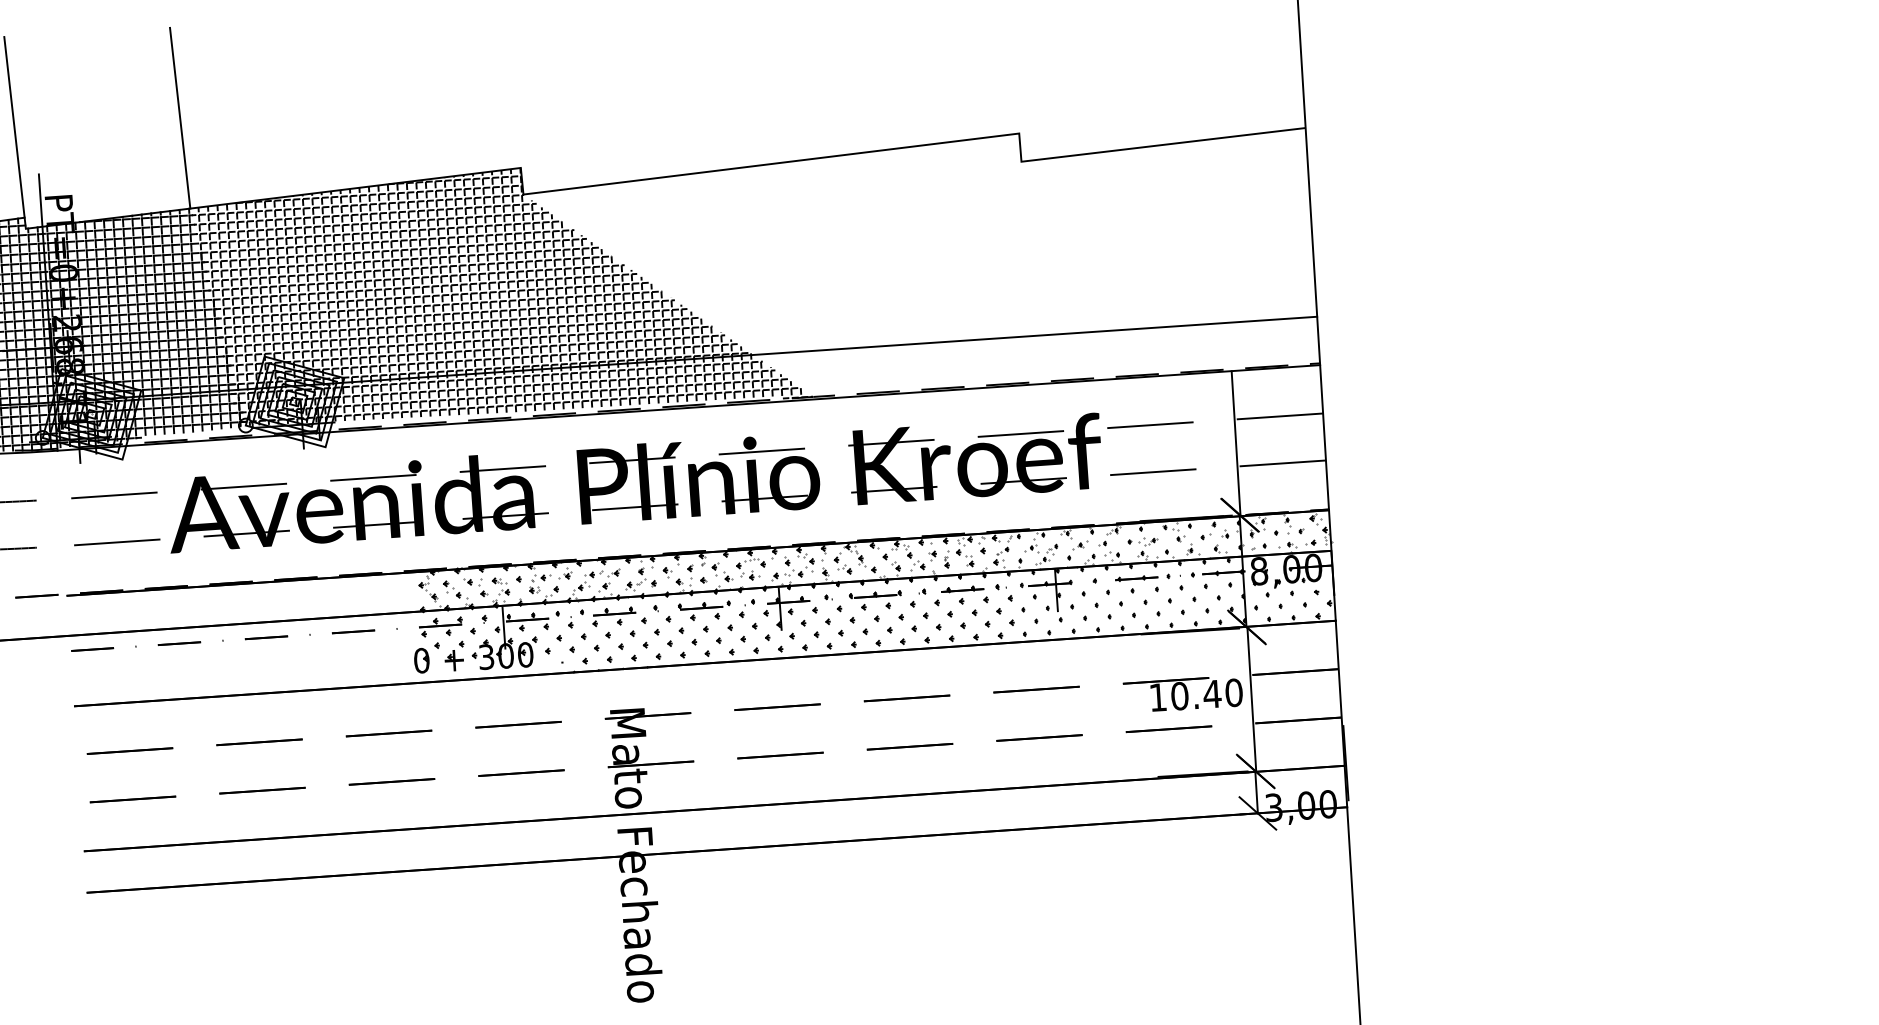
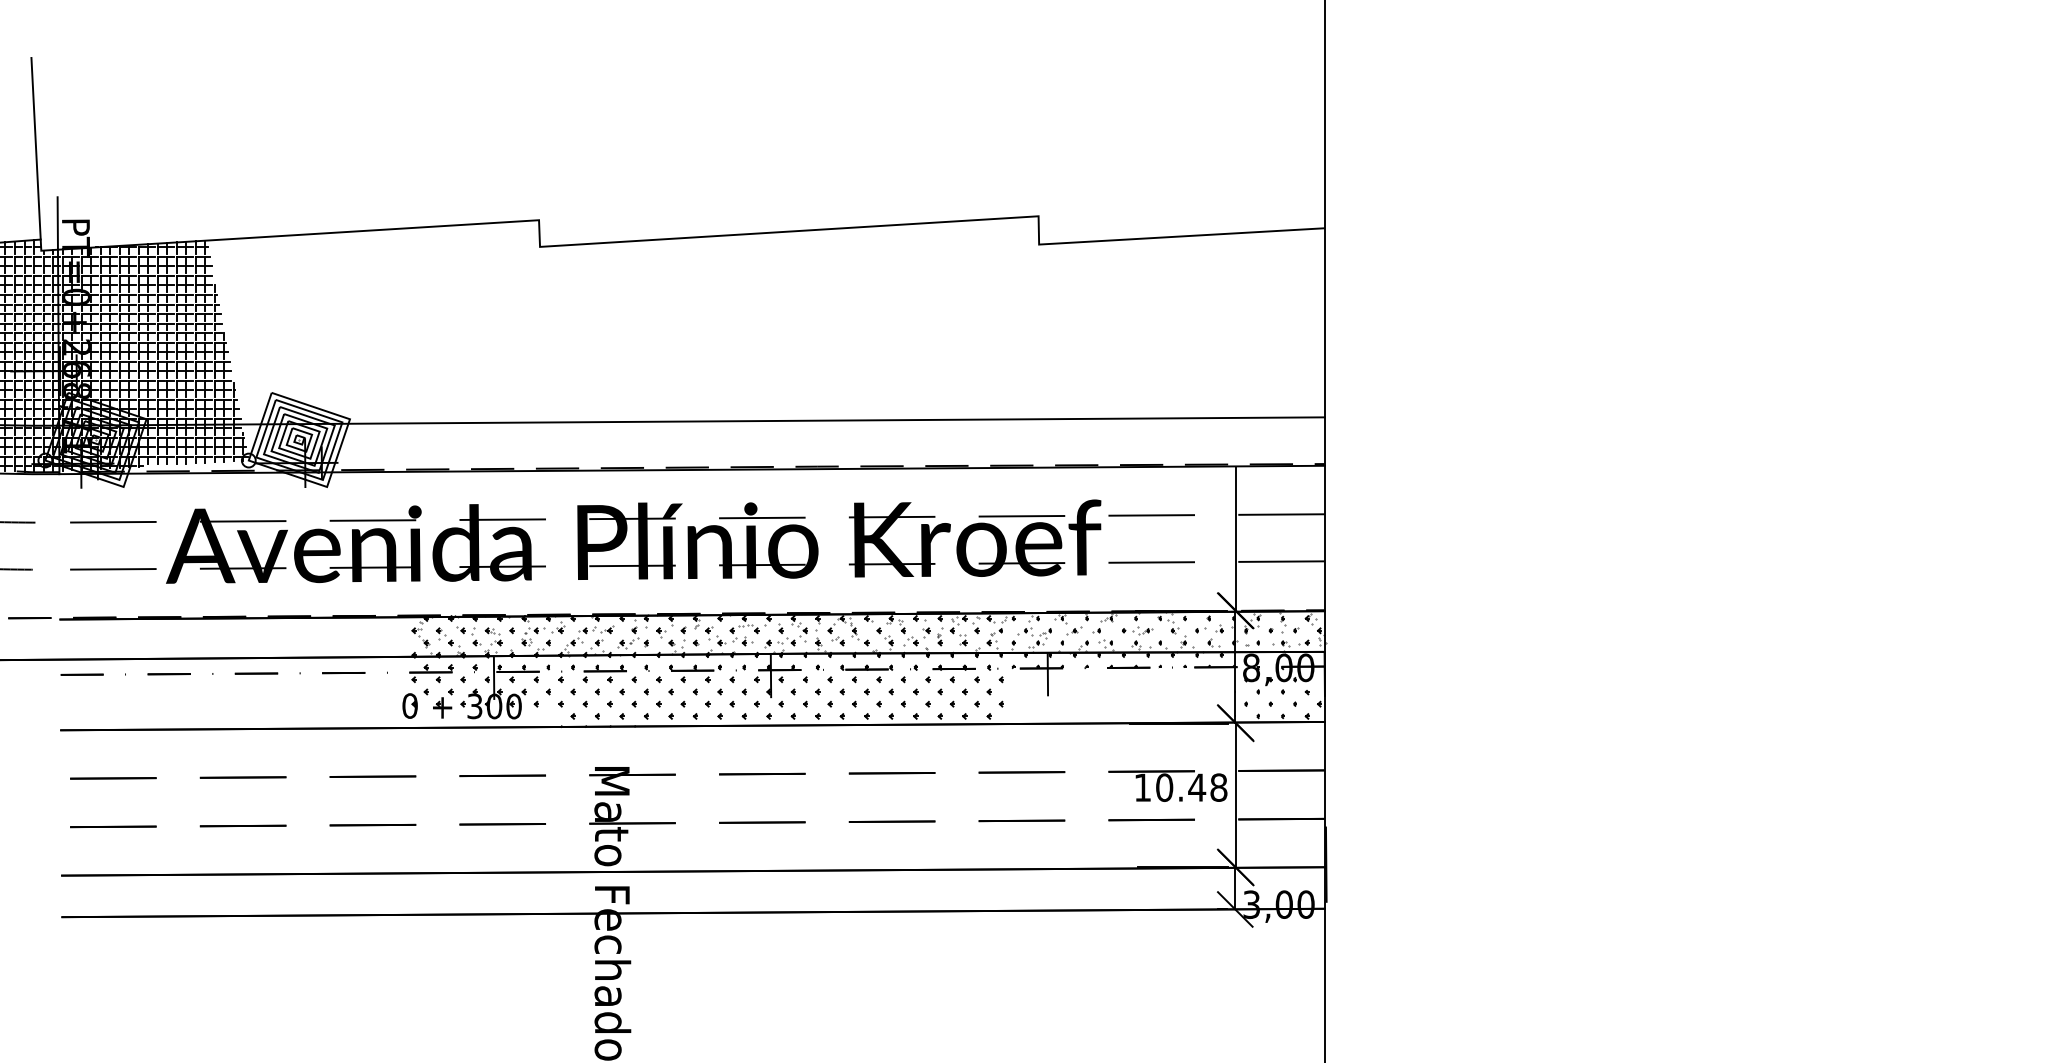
line: (179, 117) -> (201, 149), removed
hatch: (500, 292) -> (511, 343), removed
hatch: (1193, 599) -> (1184, 692), removed
hatch: (1073, 607) -> (1063, 692), removed
text: (1233, 692) -> (1218, 787), 10.40 -> 10.48

